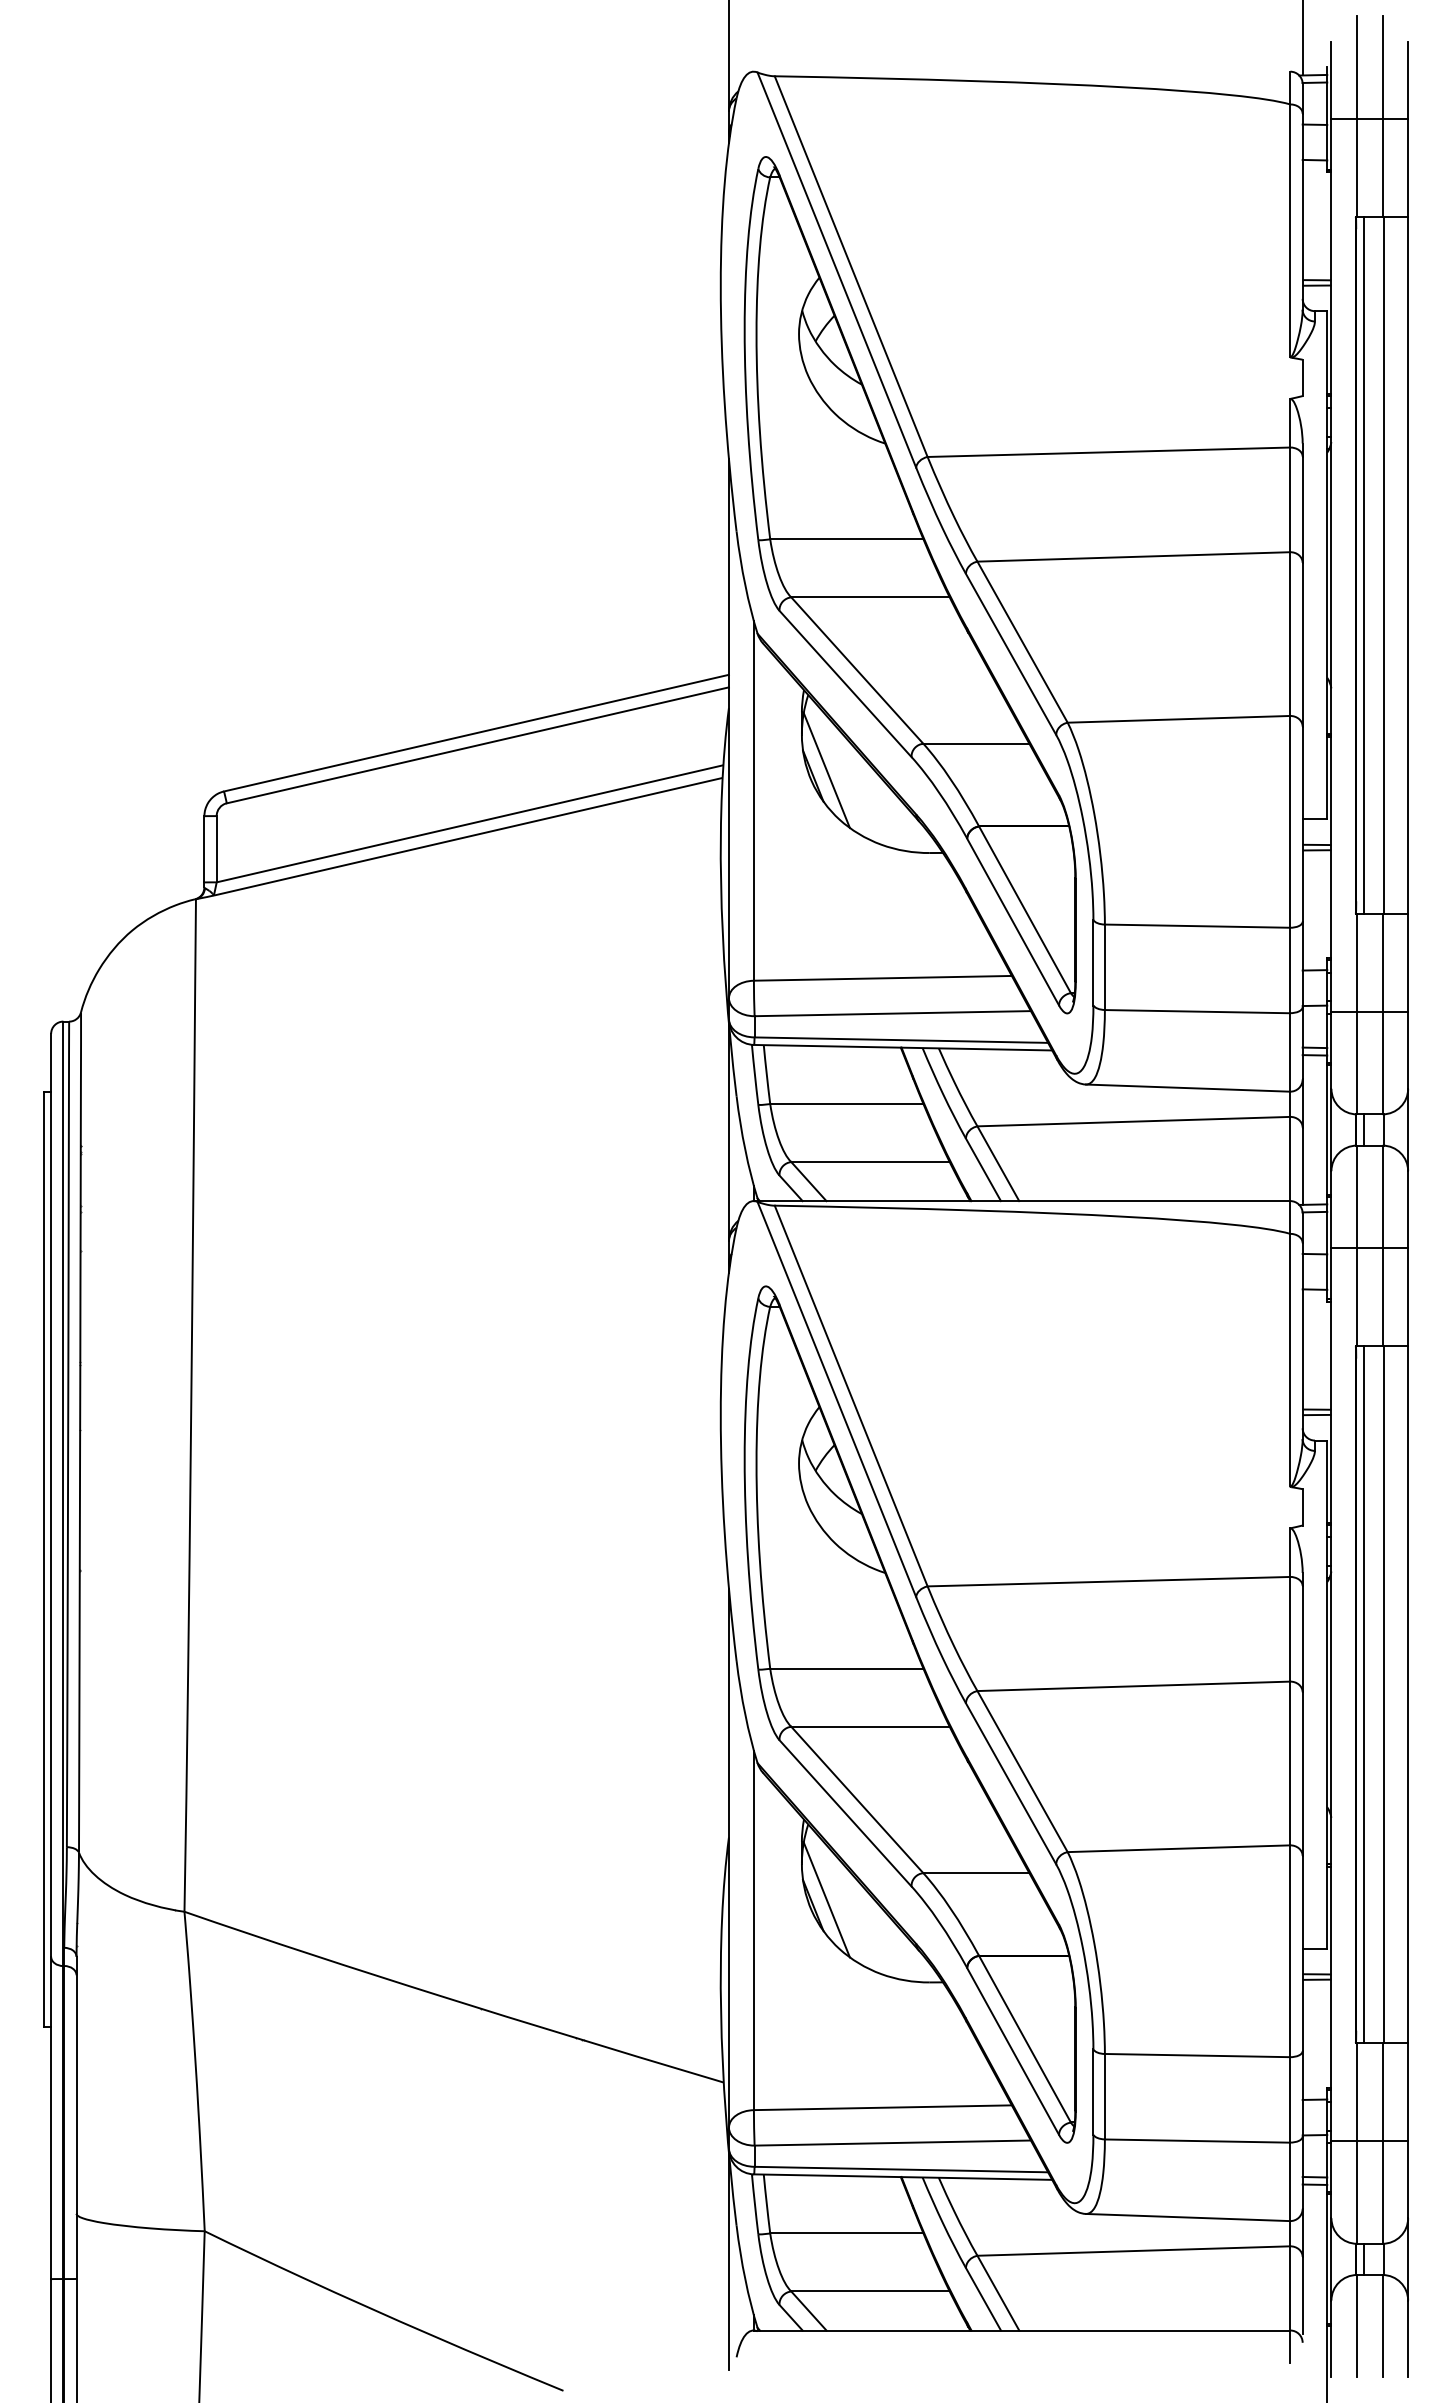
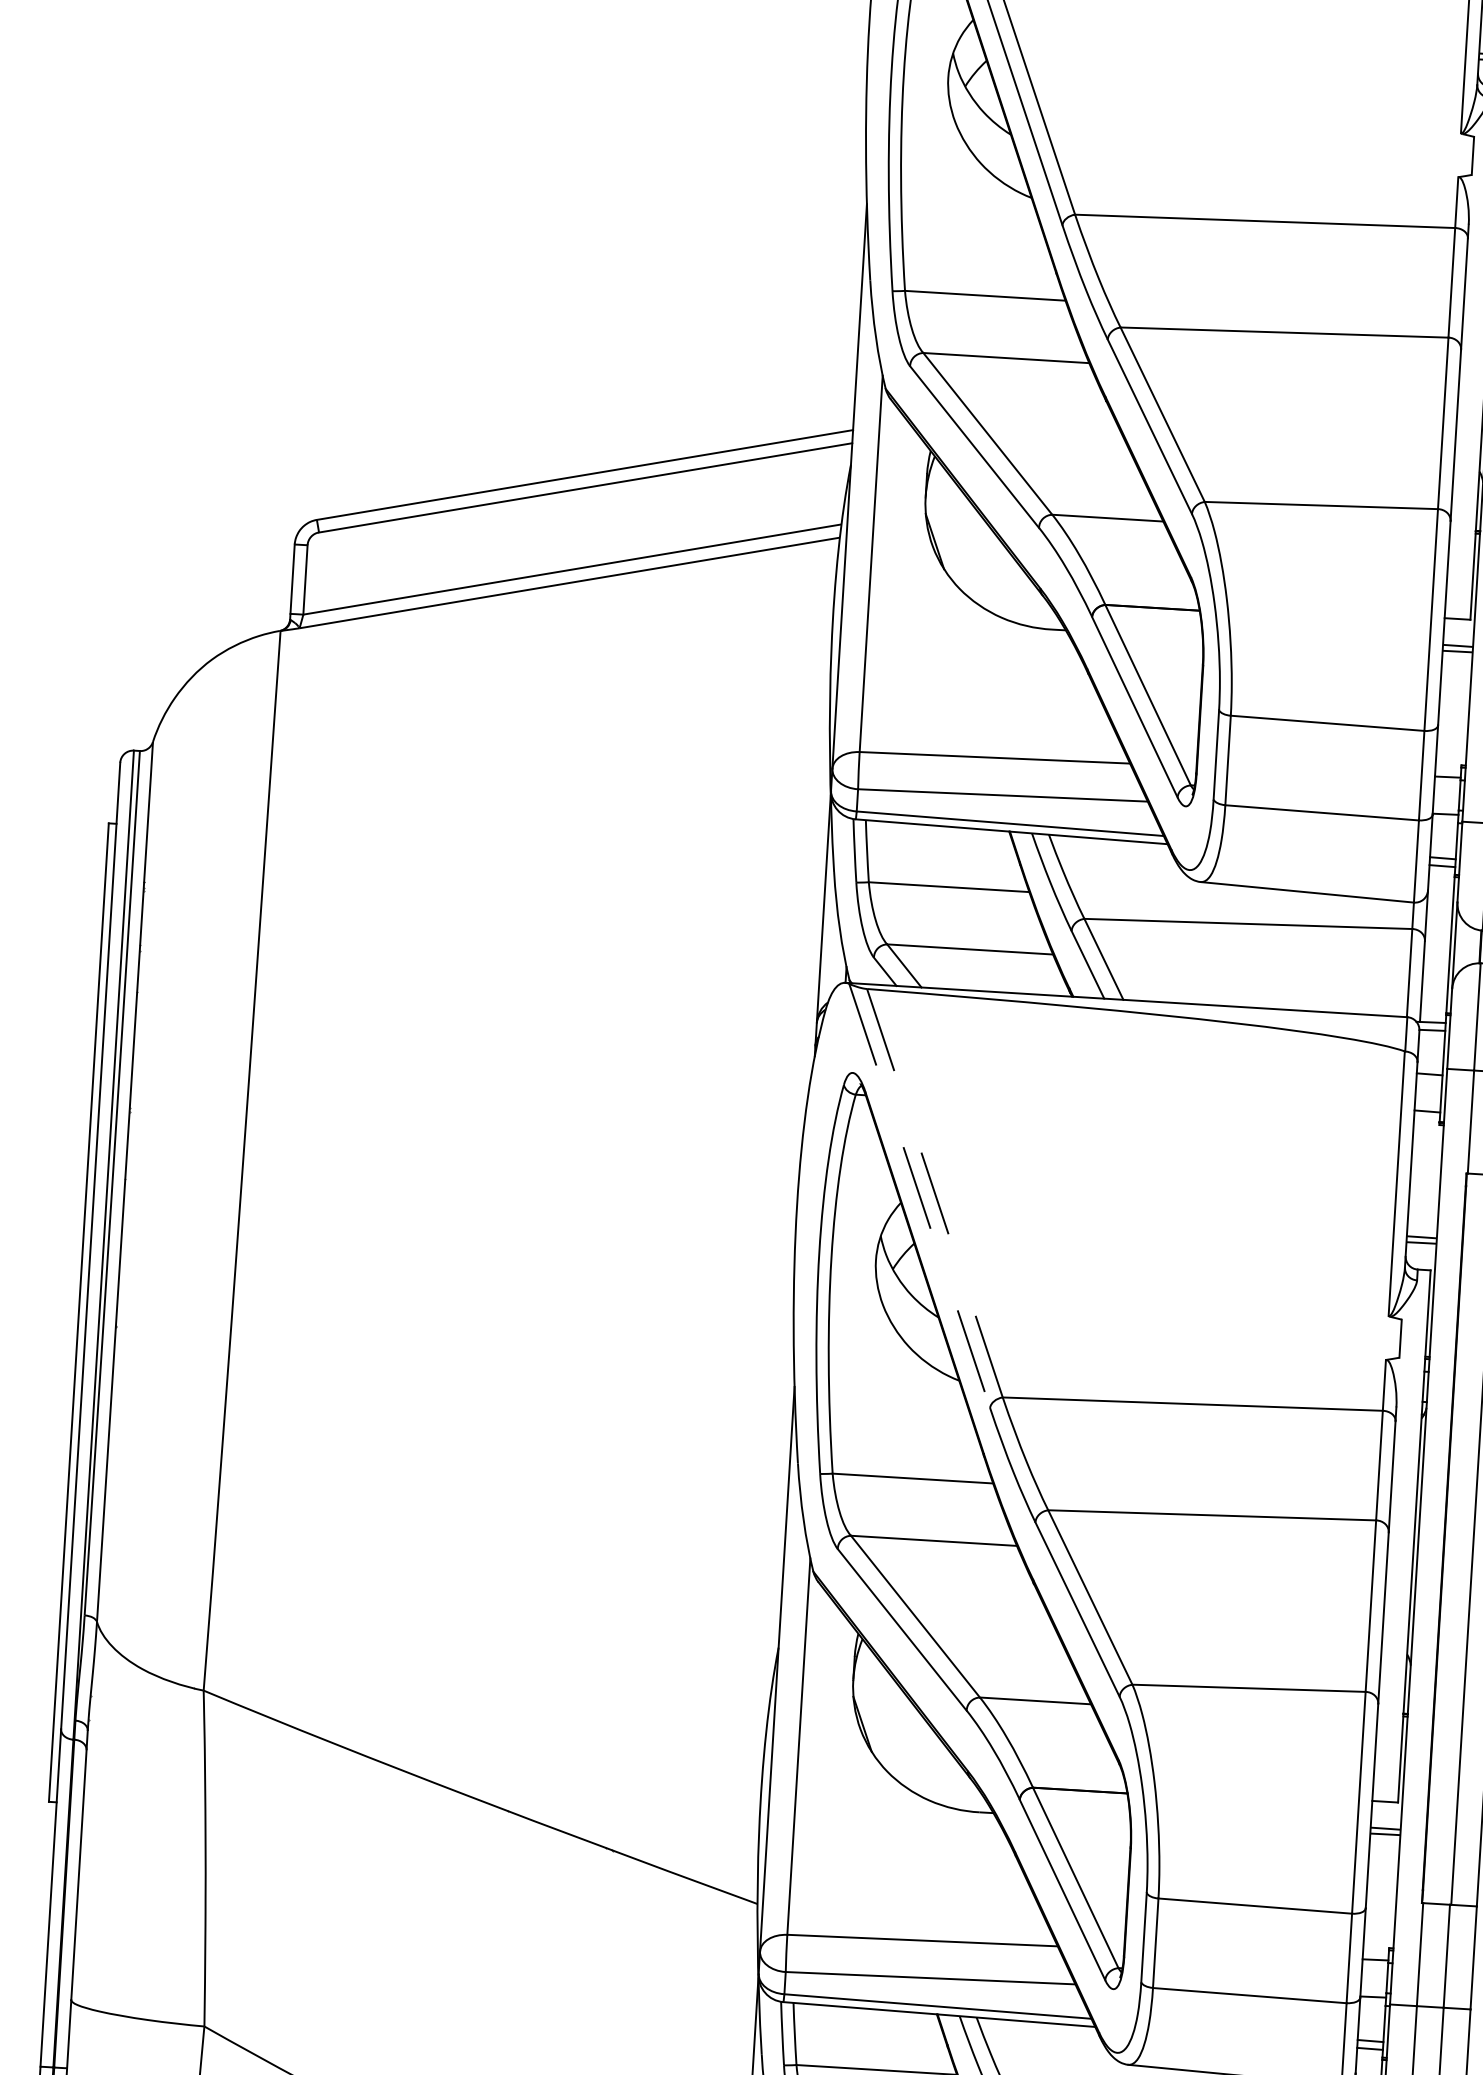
line: (826, 770) -> (949, 536), removed
line: (851, 1395) -> (935, 1192), solid -> dashed
line: (836, 1399) -> (919, 1195), solid -> dashed
line: (1363, 1694) -> (1452, 1538), removed
line: (826, 1899) -> (876, 1718), removed

